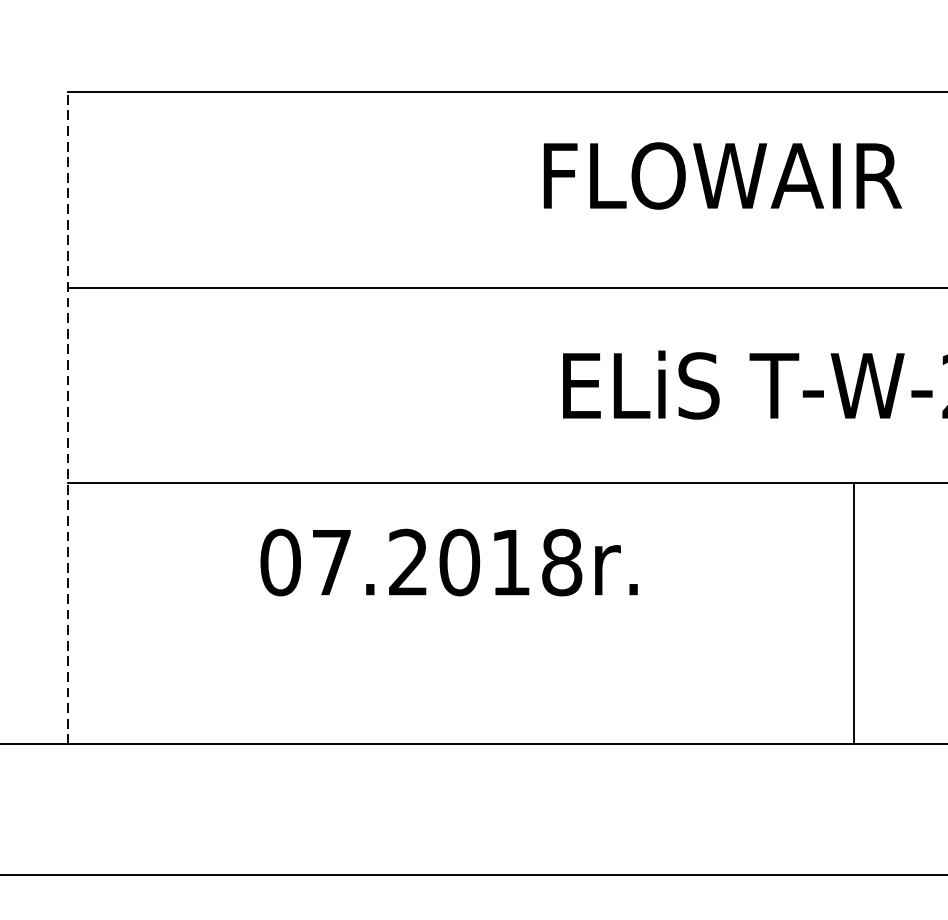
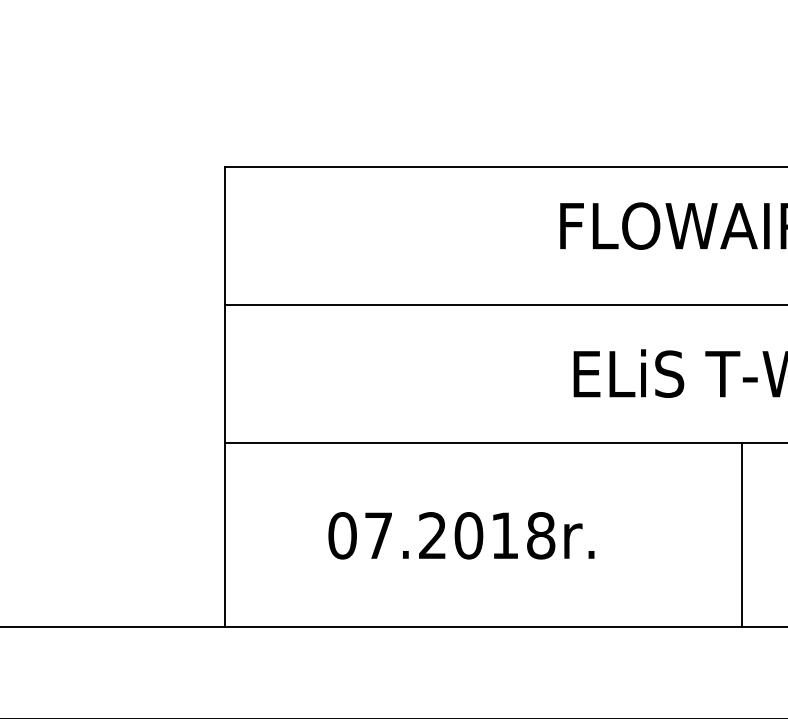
line: (67, 418) -> (224, 397), dashed -> solid
text: (449, 562) -> (461, 535), moved
line: (853, 613) -> (741, 534), moved

